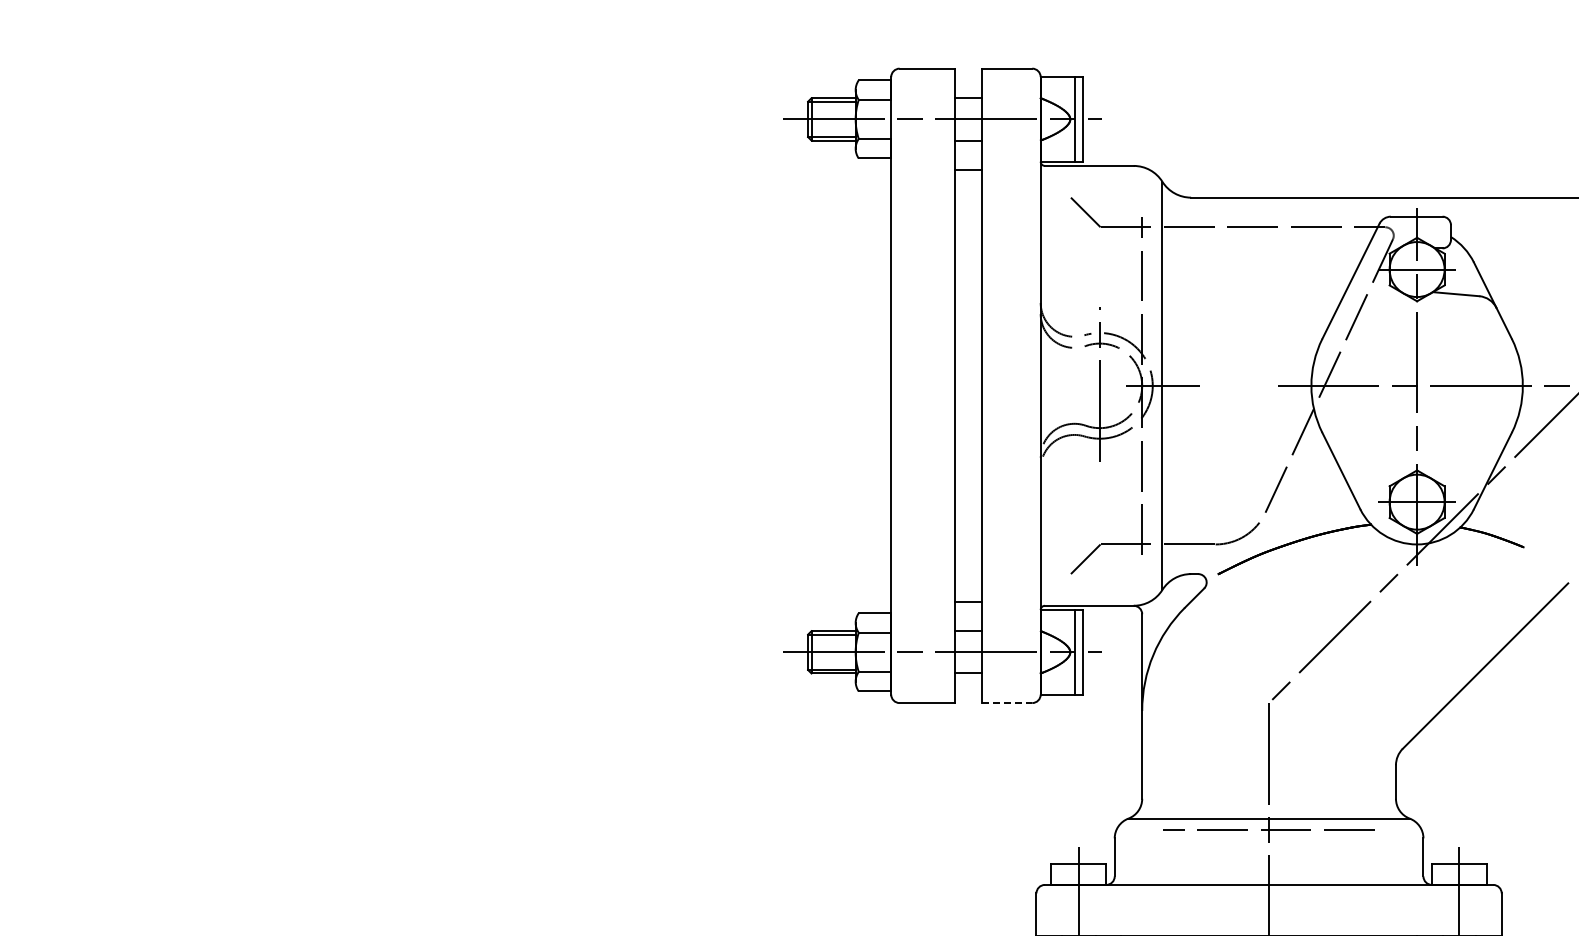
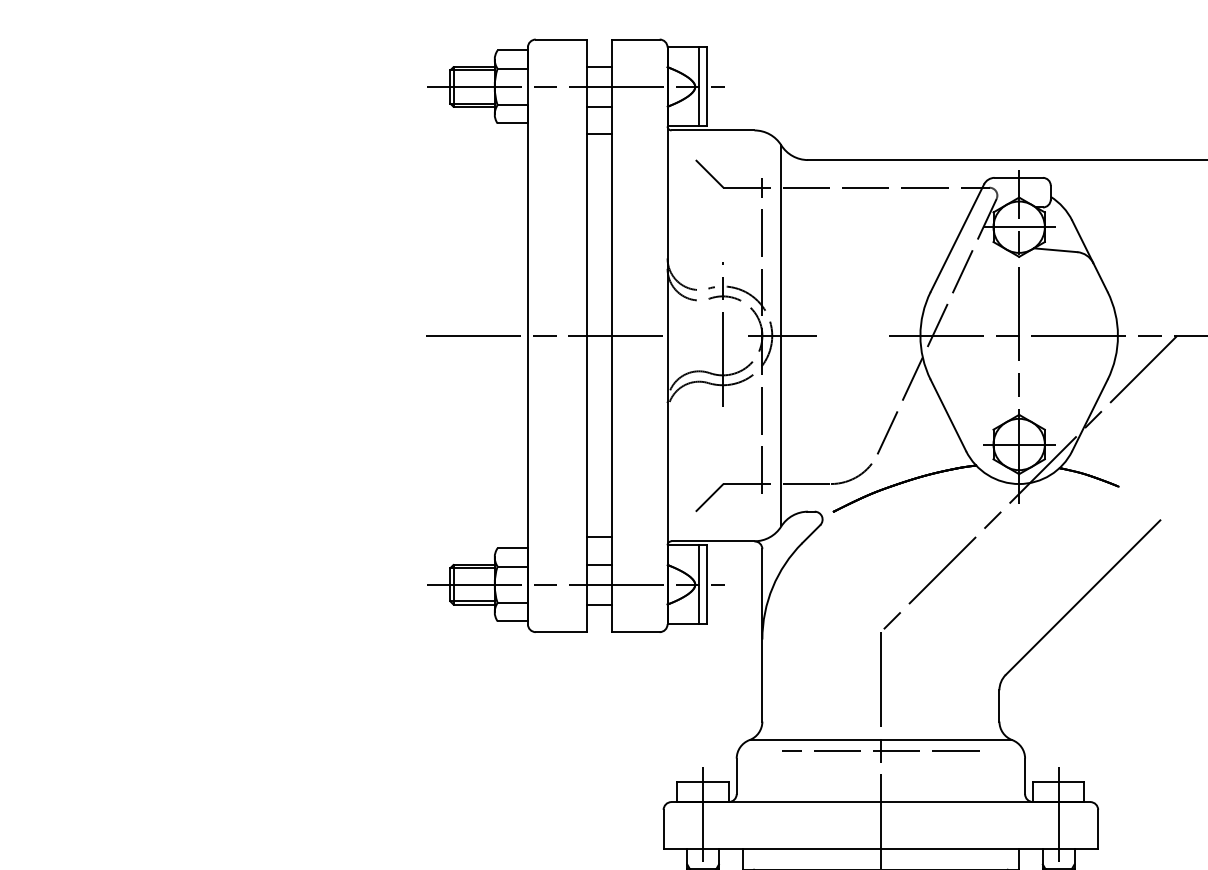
line: (909, 385) -> (545, 335), added
line: (1007, 703) -> (636, 632), dashed -> solid

